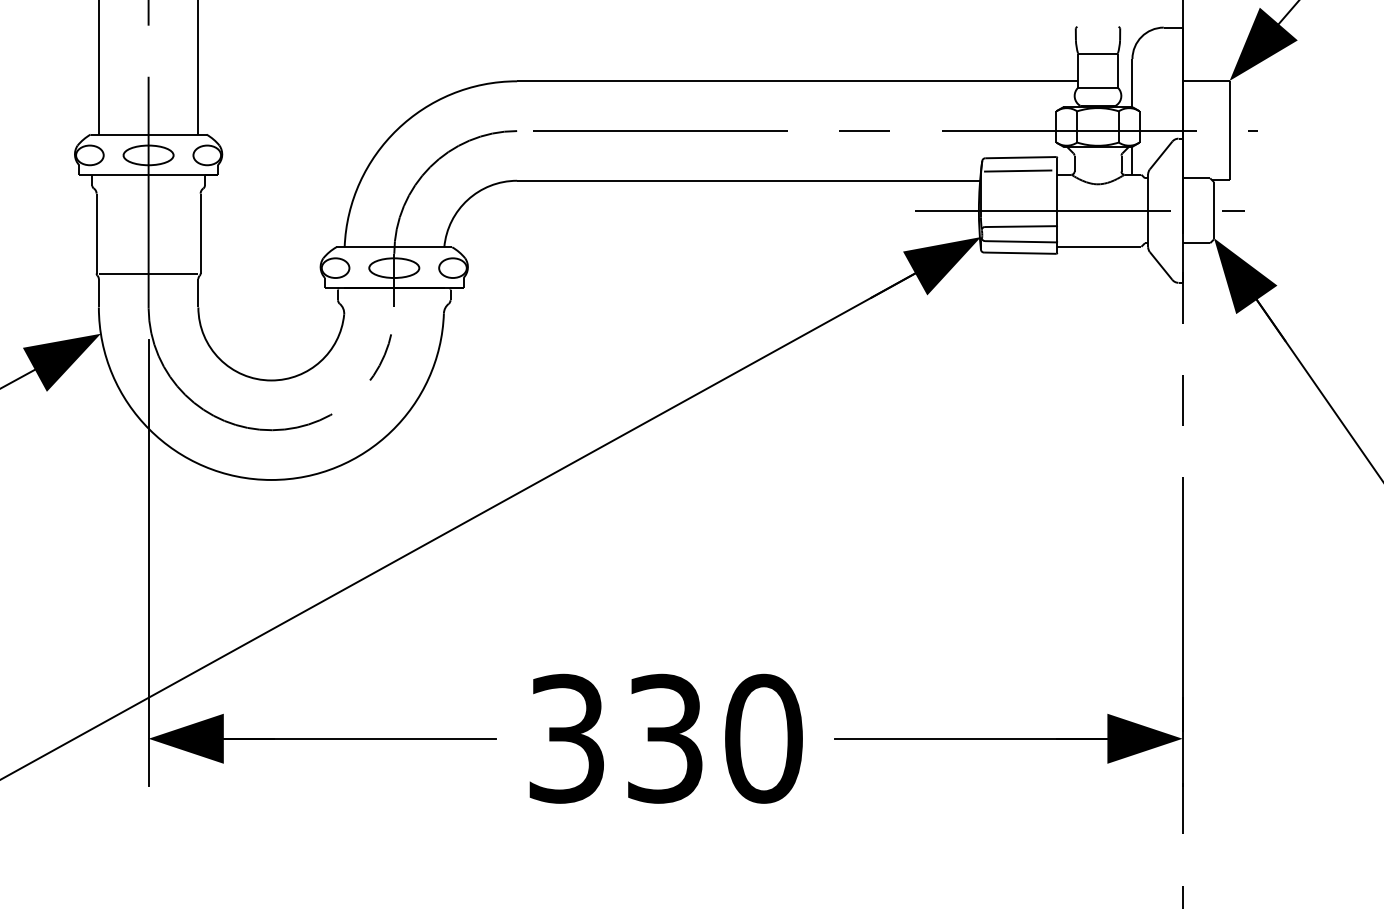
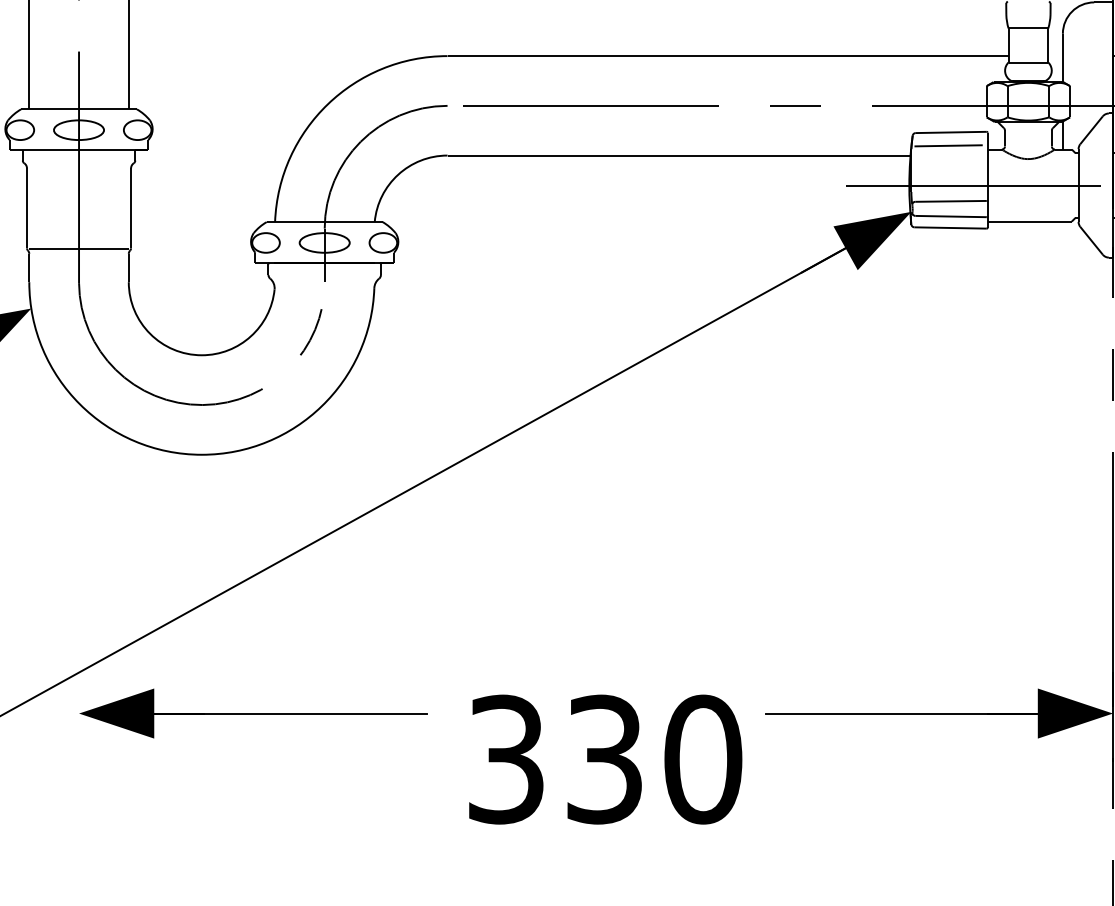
line: (148, 562) -> (78, 537), removed
text: (665, 738) -> (604, 759), moved

